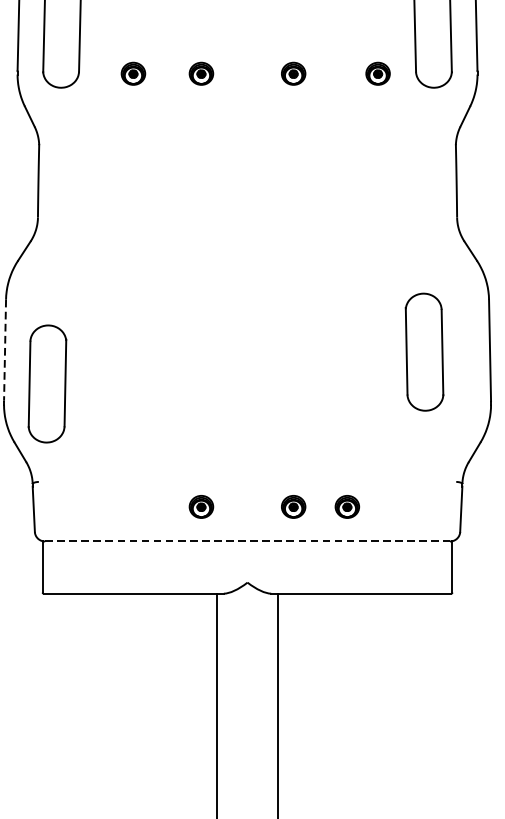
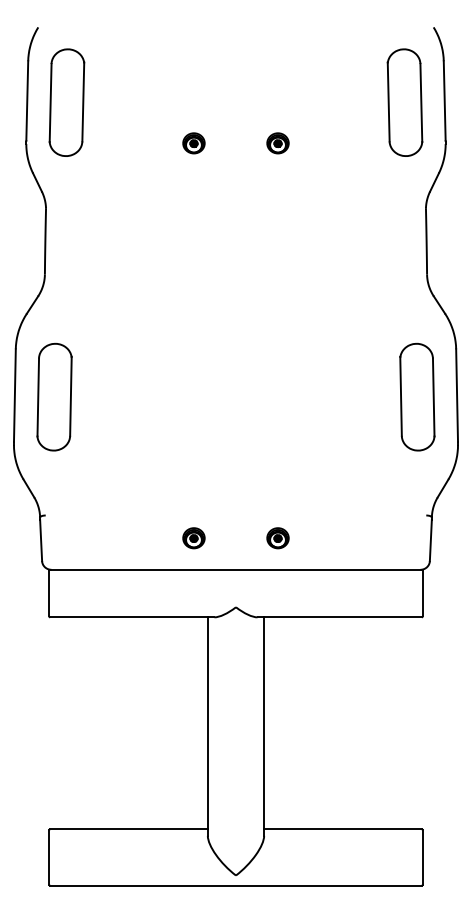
part: (132, 73) -> (131, 143), removed
part: (377, 73) -> (354, 143), removed
line: (4, 350) -> (14, 395), dashed -> solid
part: (424, 351) -> (417, 396), moved
part: (47, 383) -> (54, 396), moved
part: (346, 507) -> (326, 538), removed
line: (247, 541) -> (235, 569), dashed -> solid

